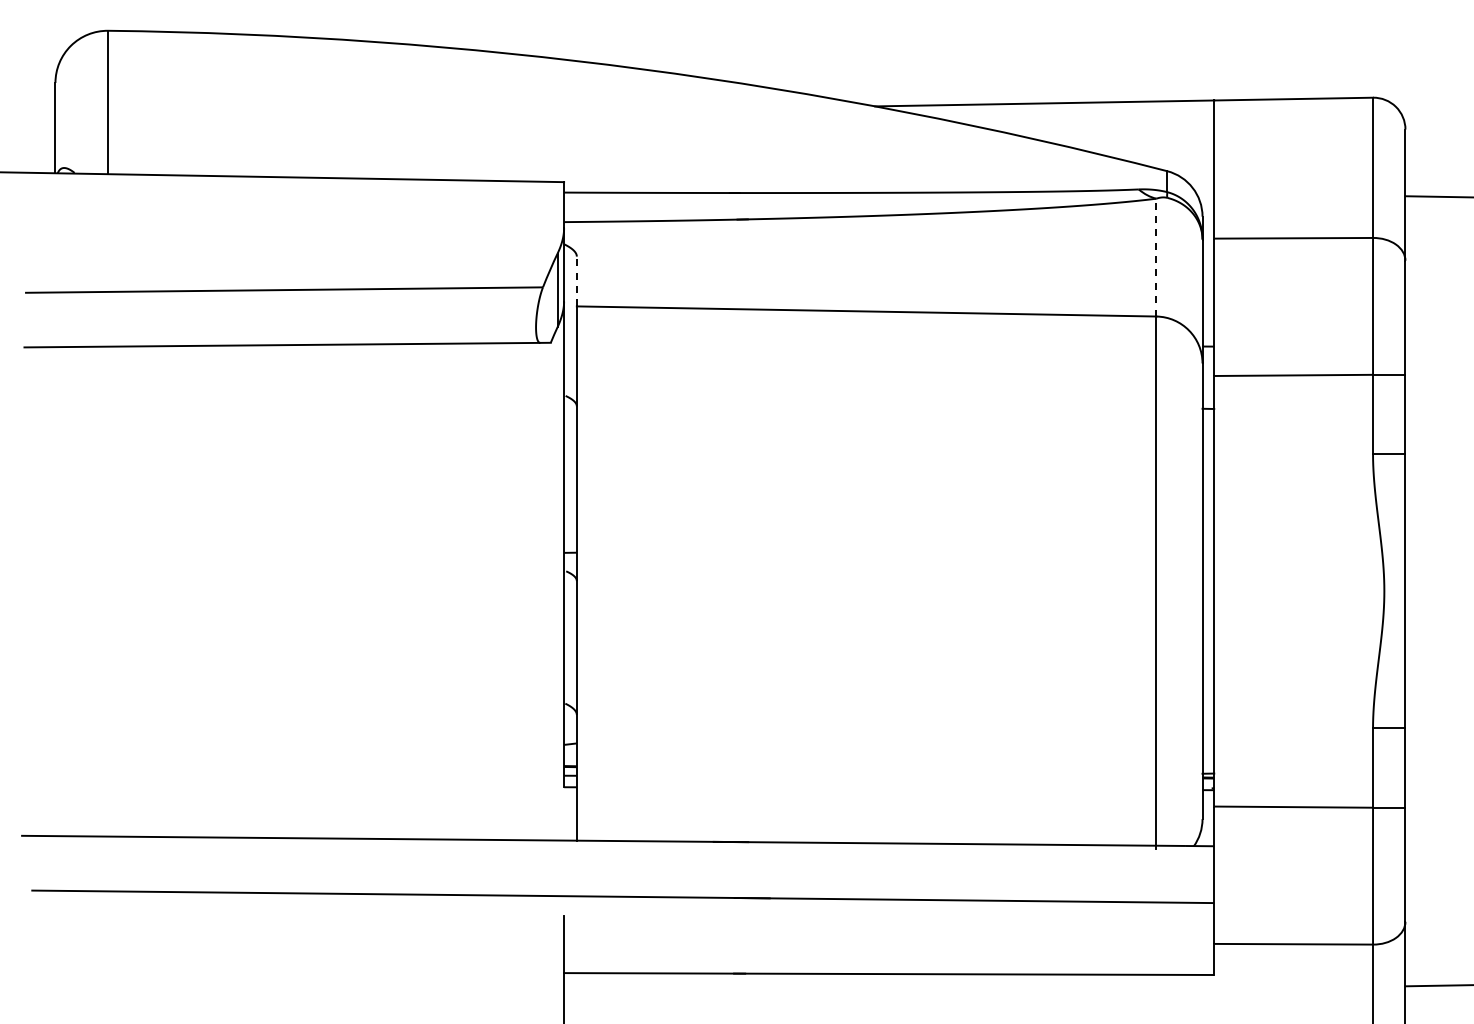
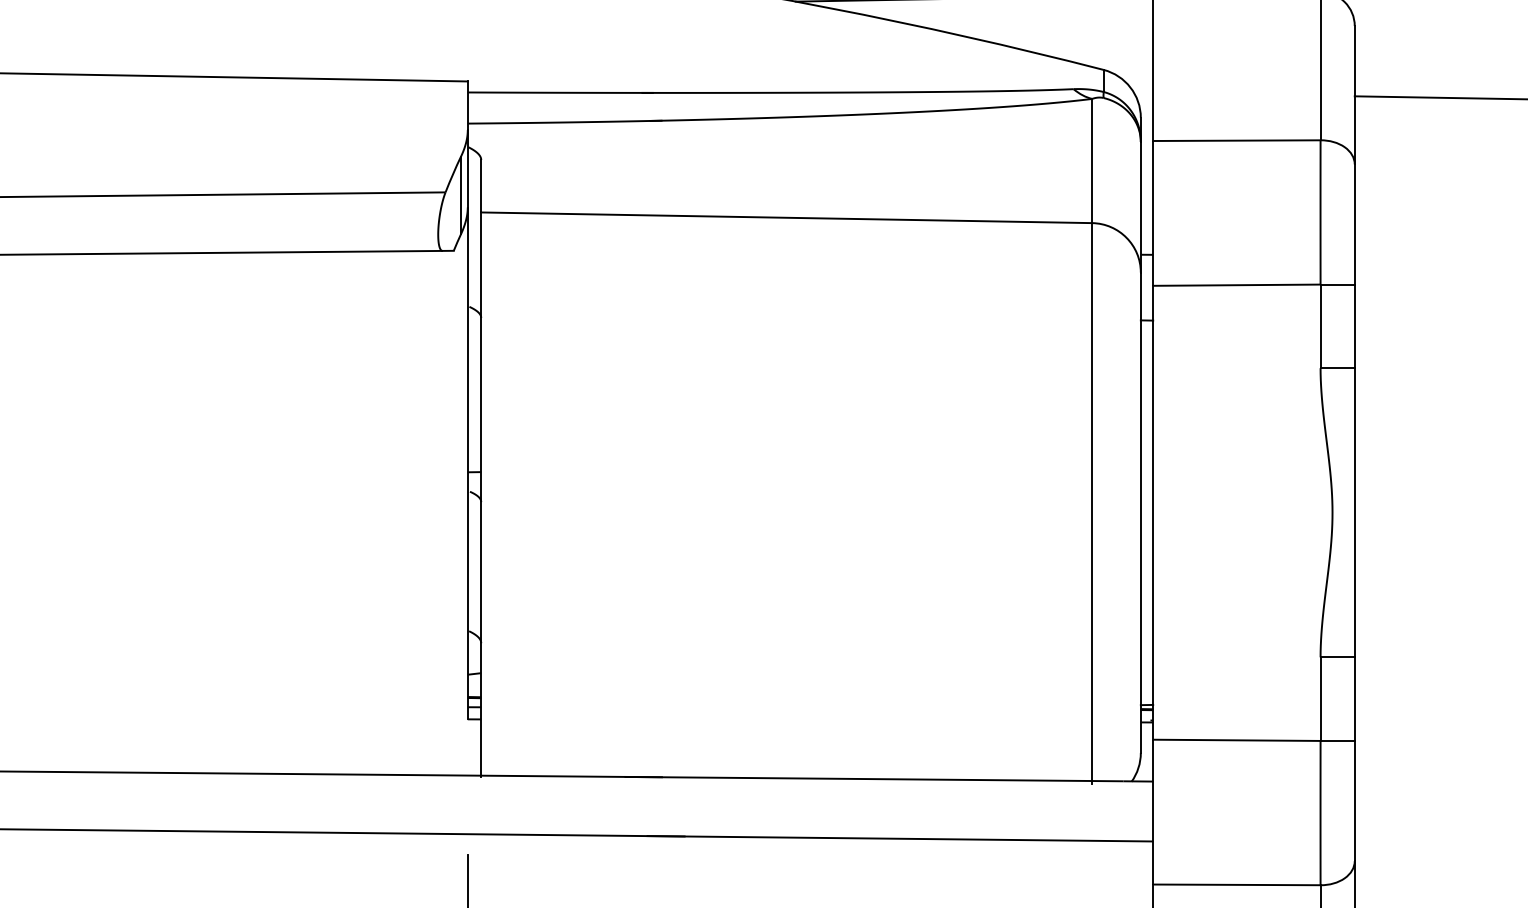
line: (1156, 257) -> (1092, 160), dashed -> solid
line: (576, 281) -> (480, 186), dashed -> solid

